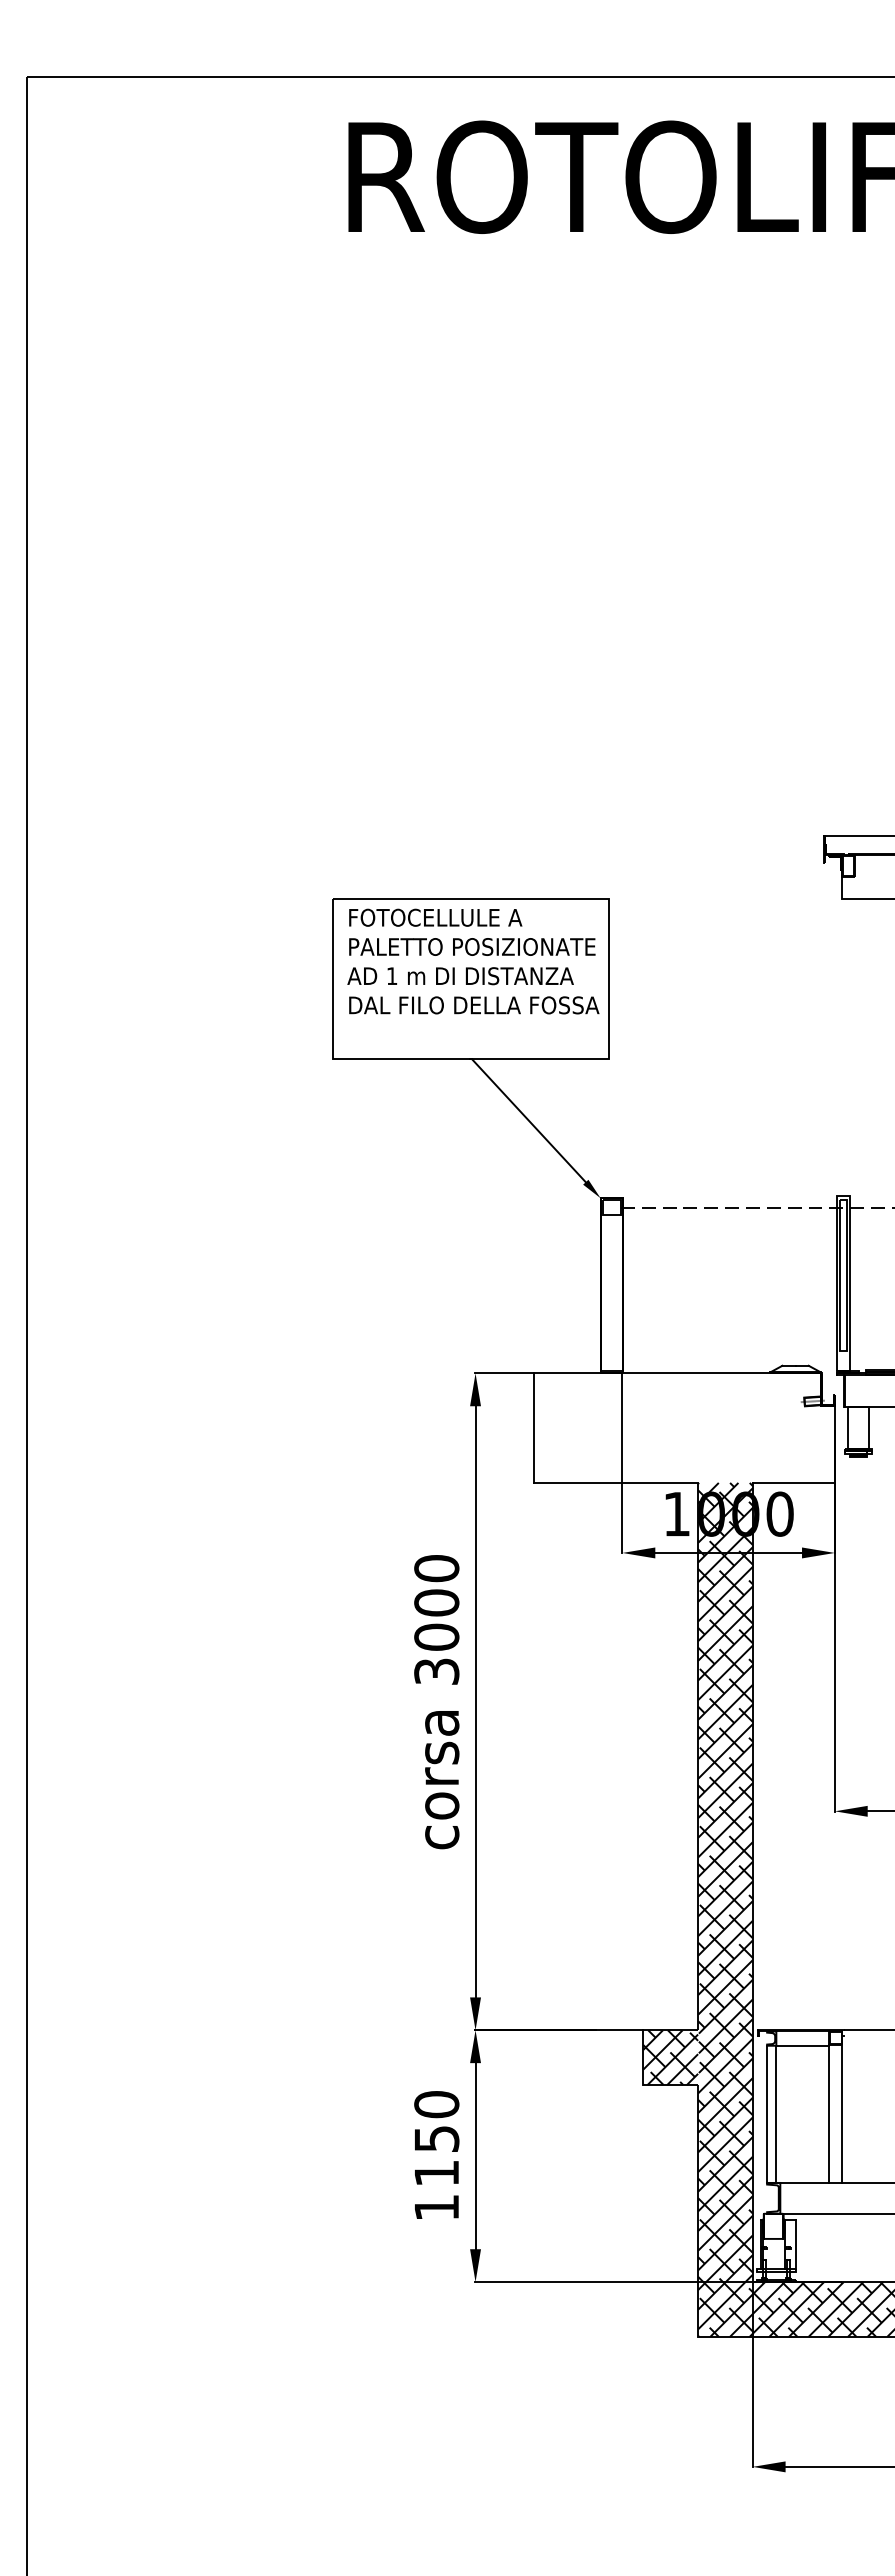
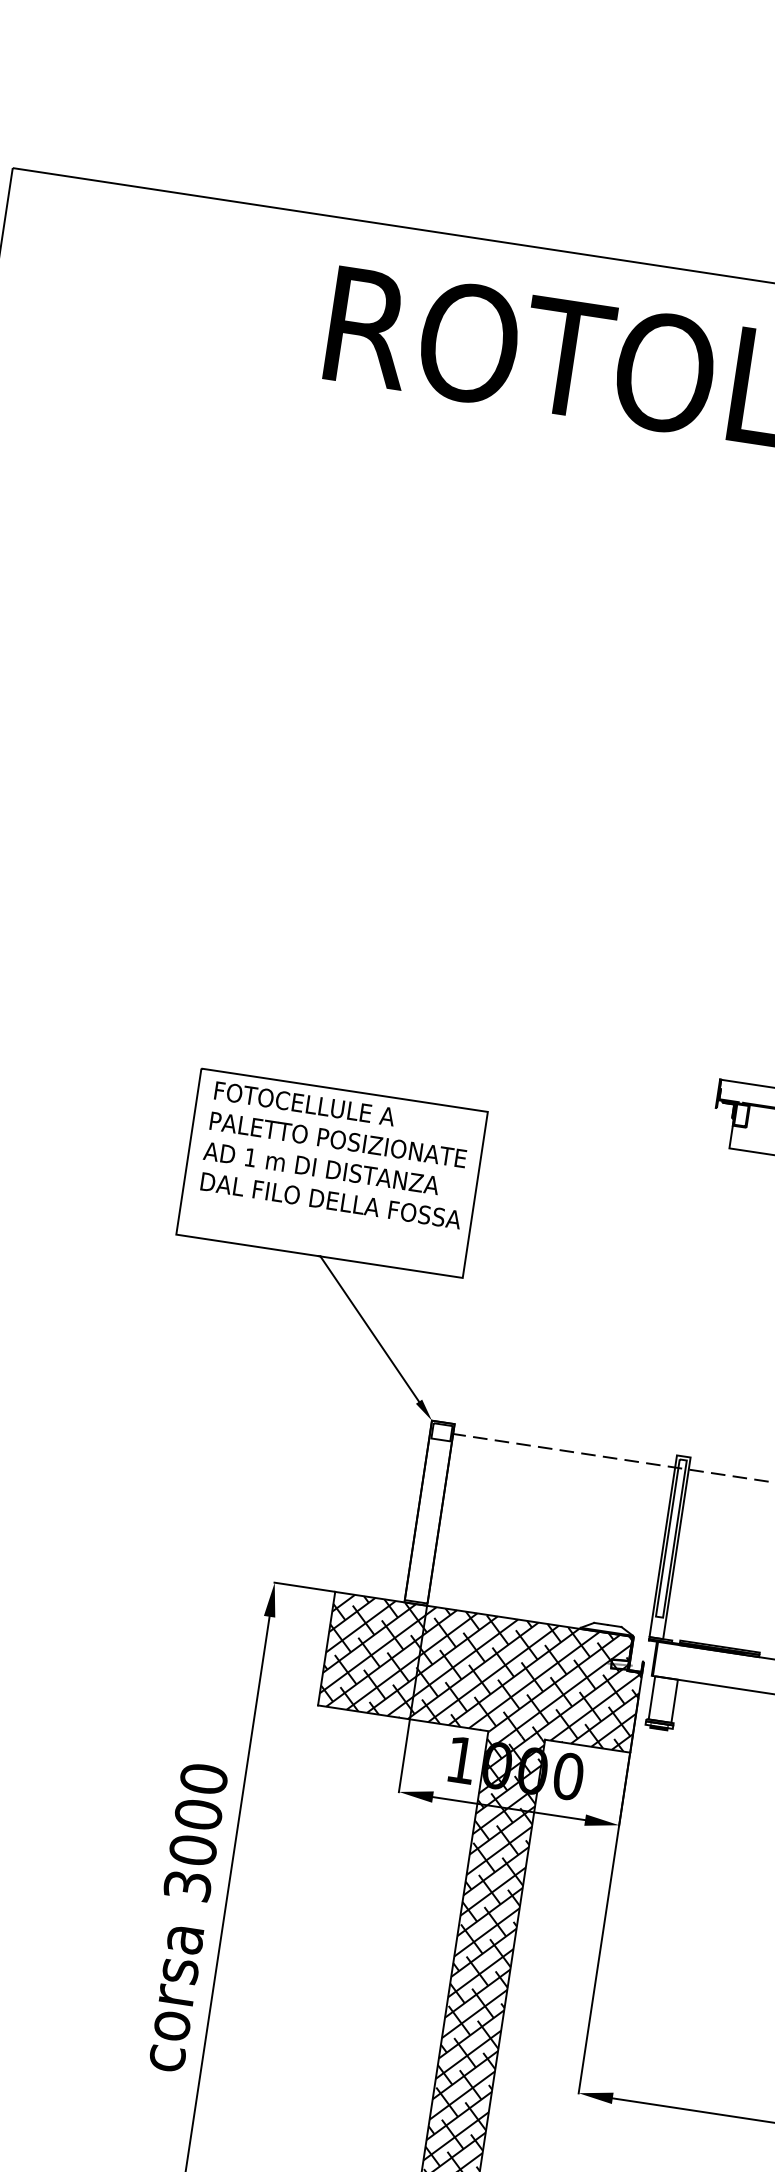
hatch: (683, 1427) -> (481, 1671), added

